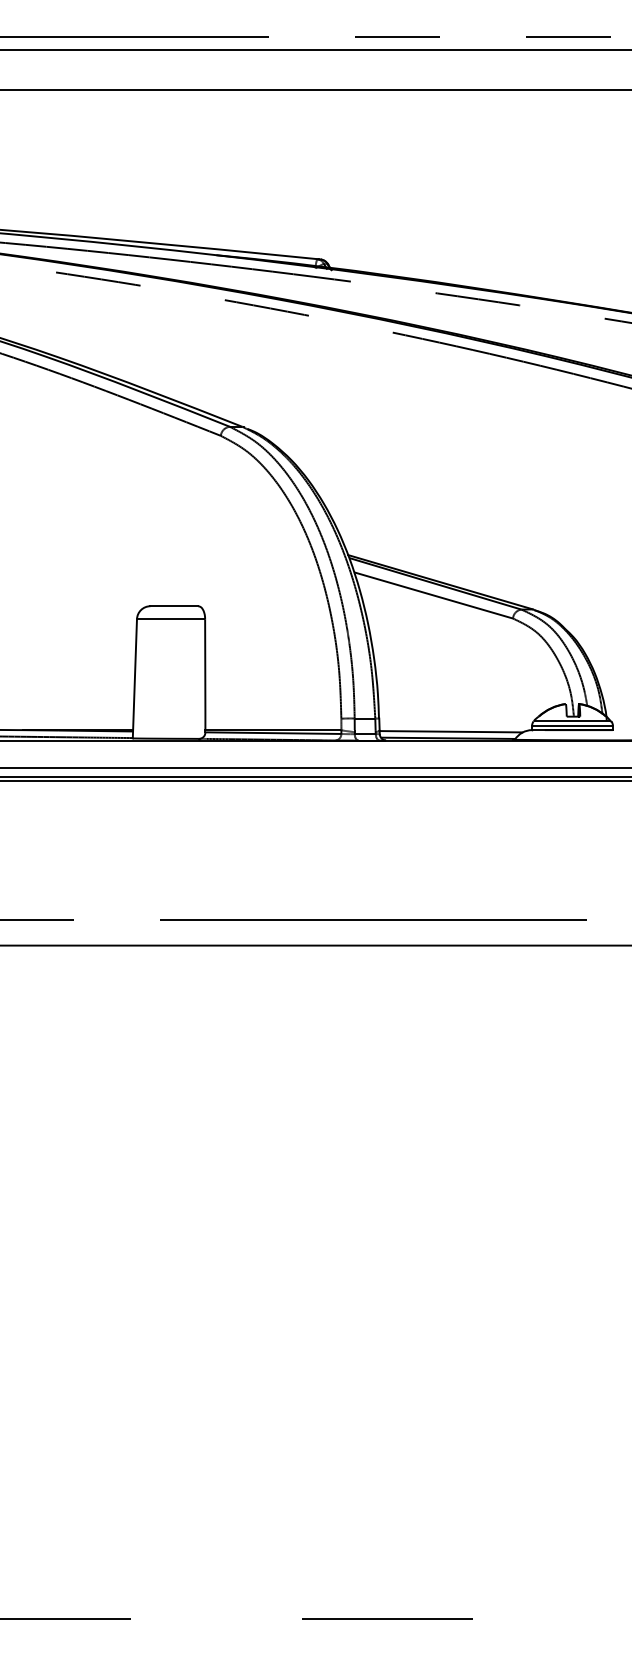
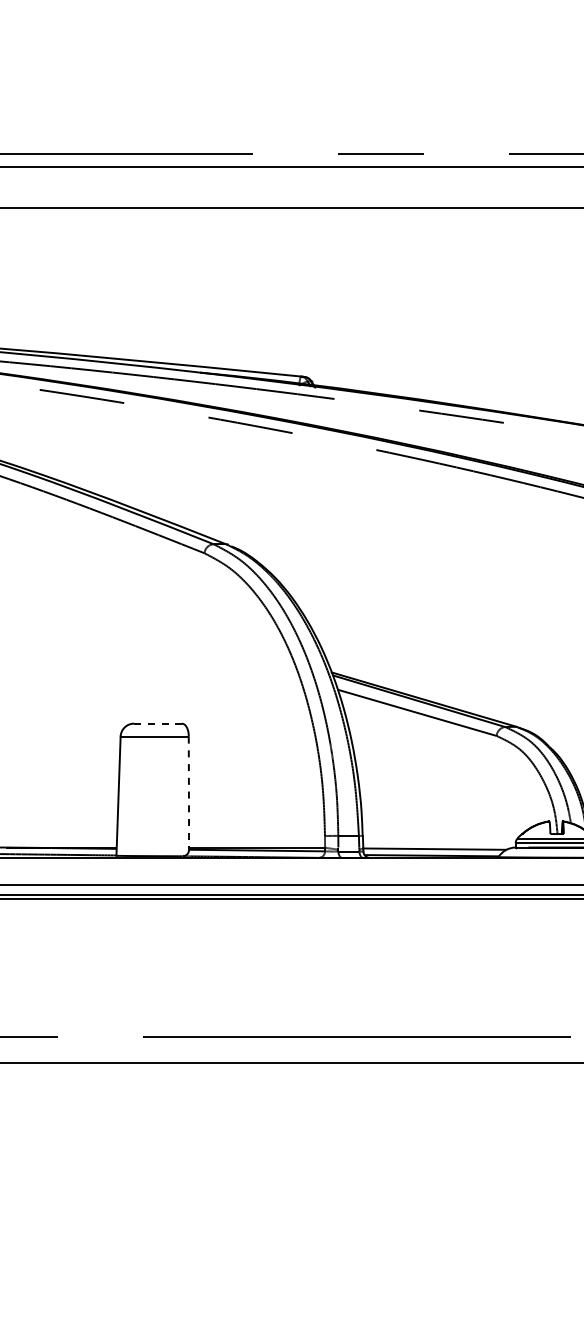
line: (174, 606) -> (158, 723), solid -> dashed
line: (205, 675) -> (189, 792), solid -> dashed

